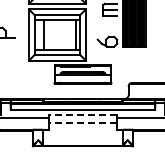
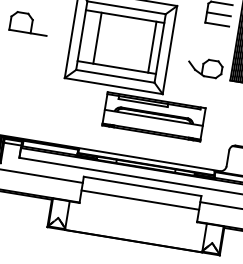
line: (82, 114) -> (141, 186), dashed -> solid
line: (82, 122) -> (139, 199), dashed -> solid

